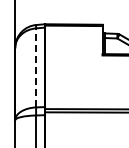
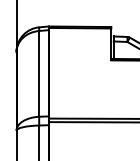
line: (36, 67) -> (39, 73), dashed -> solid

